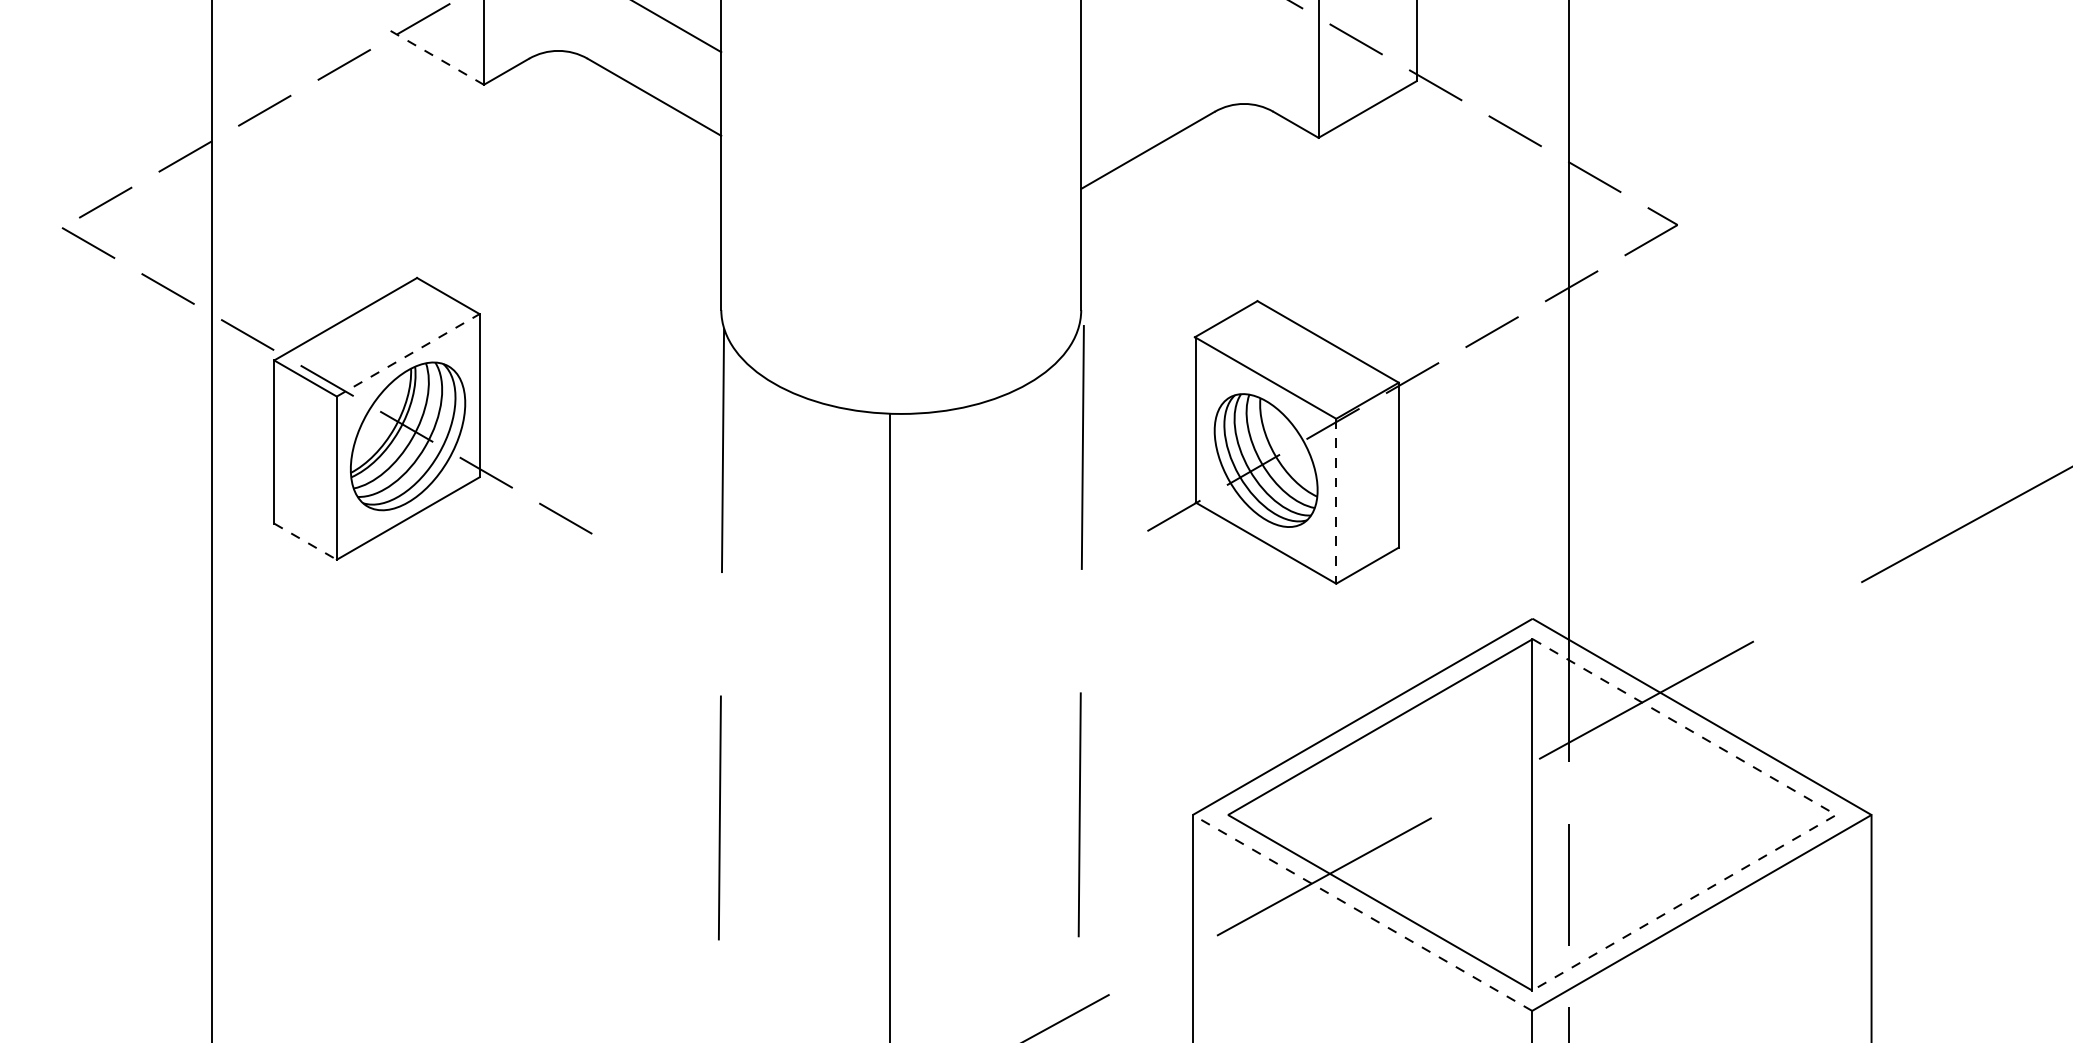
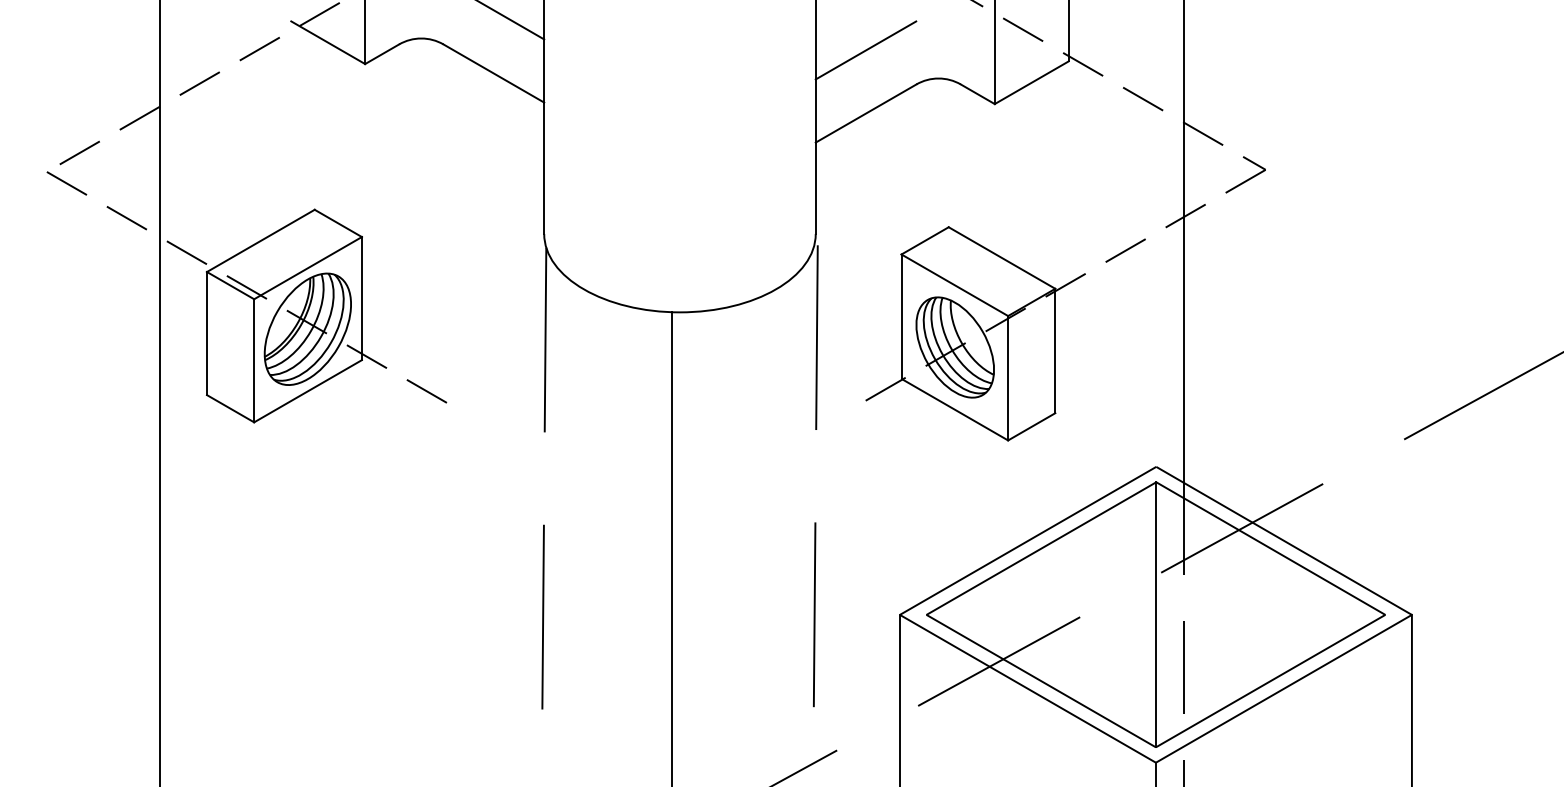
line: (435, 56) -> (328, 42), dashed -> solid
line: (1147, 66) -> (865, 50), added
line: (408, 354) -> (308, 267), dashed -> solid
line: (1336, 501) -> (1008, 378), dashed -> solid
line: (306, 541) -> (231, 408), dashed -> solid
line: (1836, 814) -> (1385, 614), dashed -> solid
line: (1361, 912) -> (1027, 688), dashed -> solid

